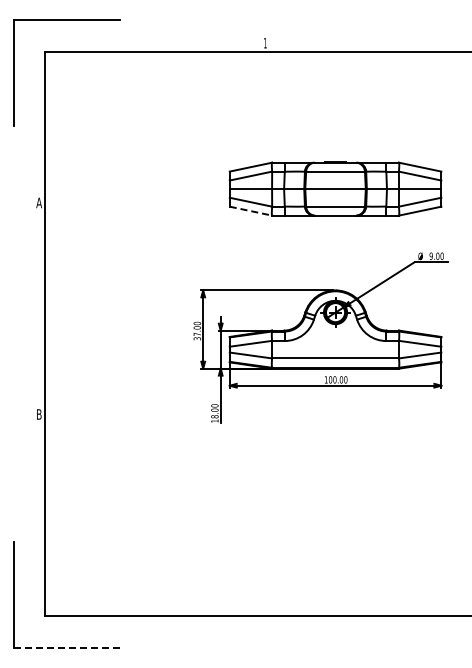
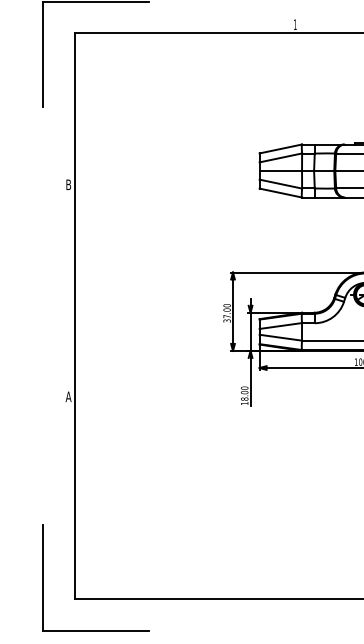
text: (38, 202) -> (67, 184), A -> B
line: (250, 211) -> (280, 193), dashed -> solid
text: (39, 414) -> (68, 396), B -> A
line: (66, 647) -> (96, 630), dashed -> solid

